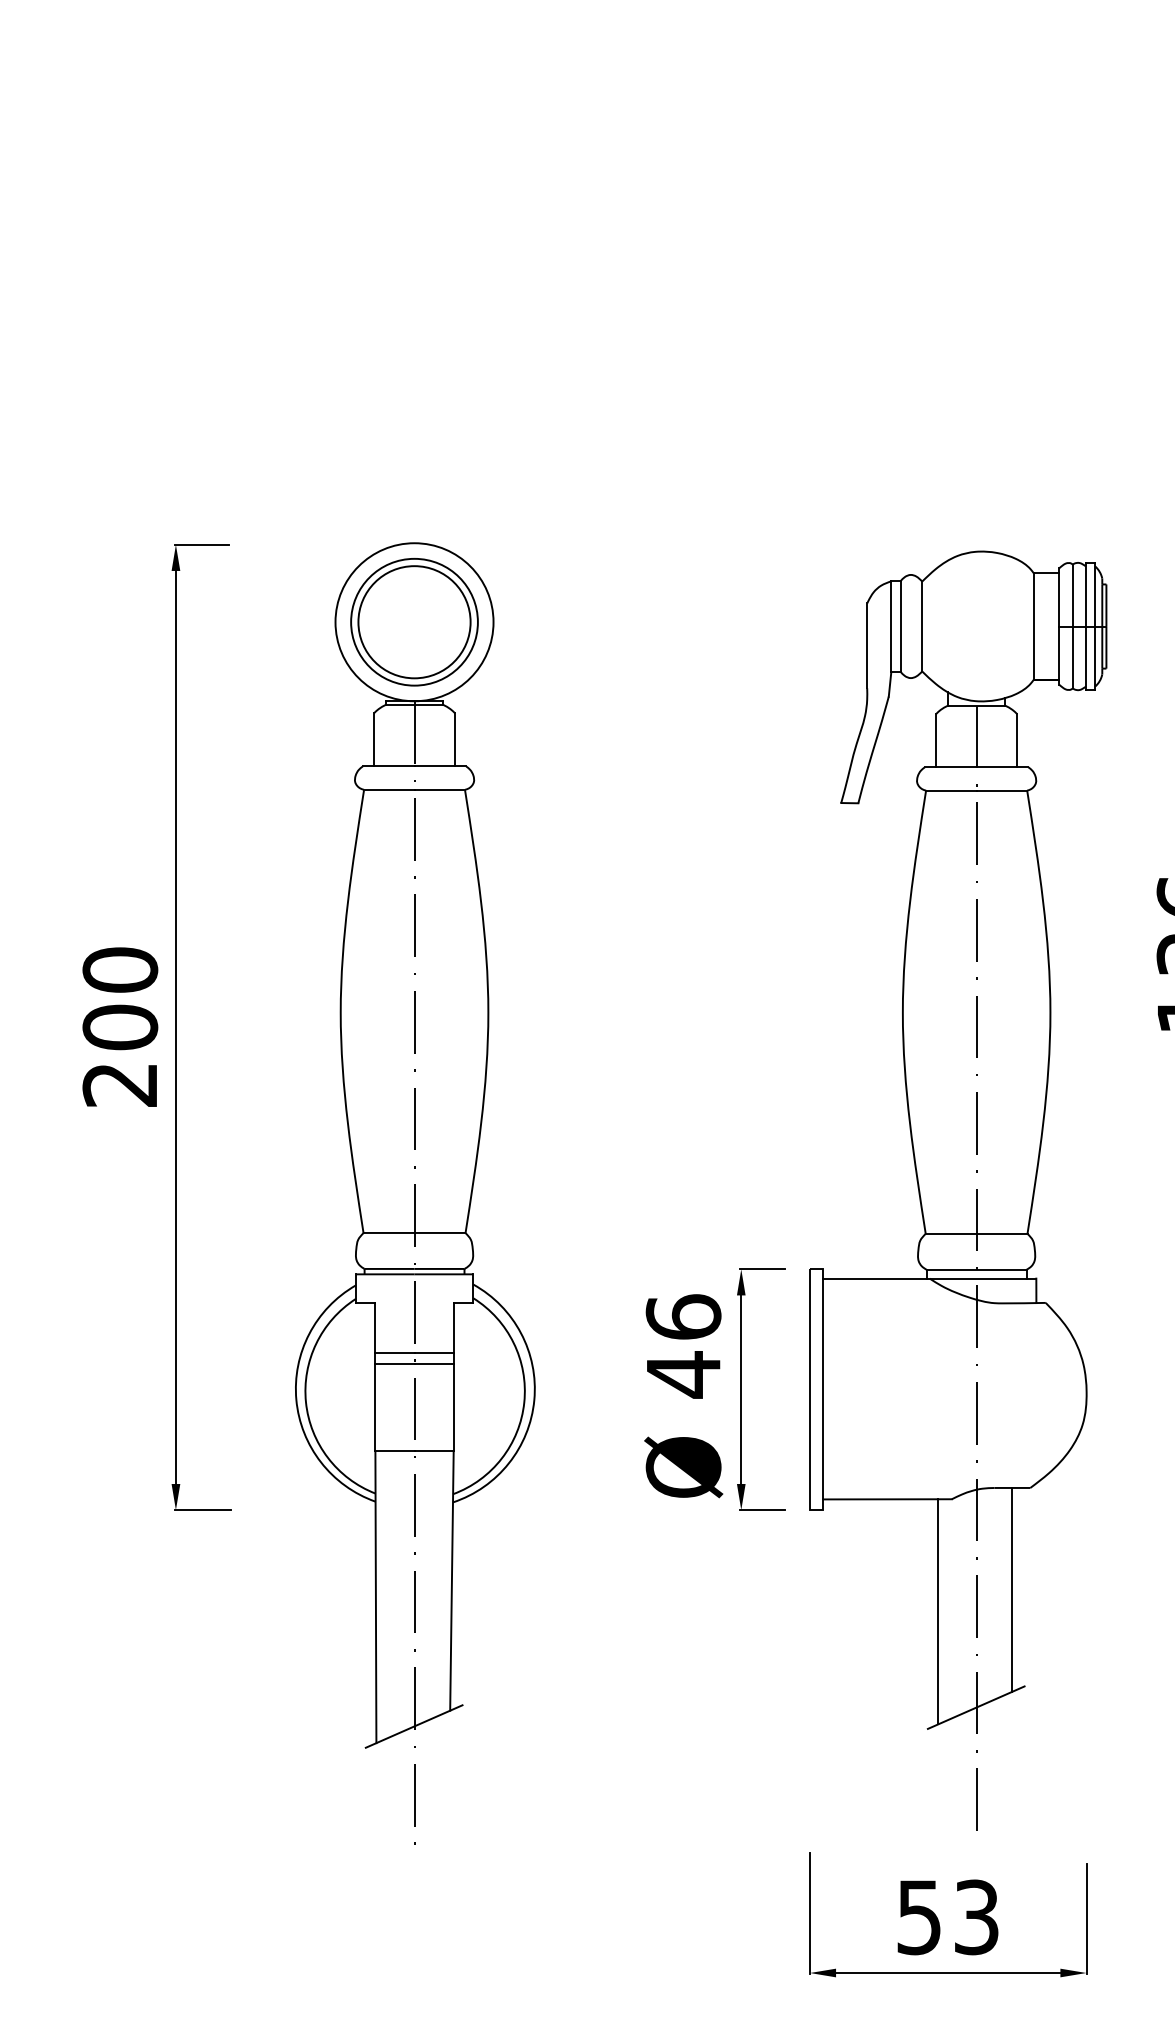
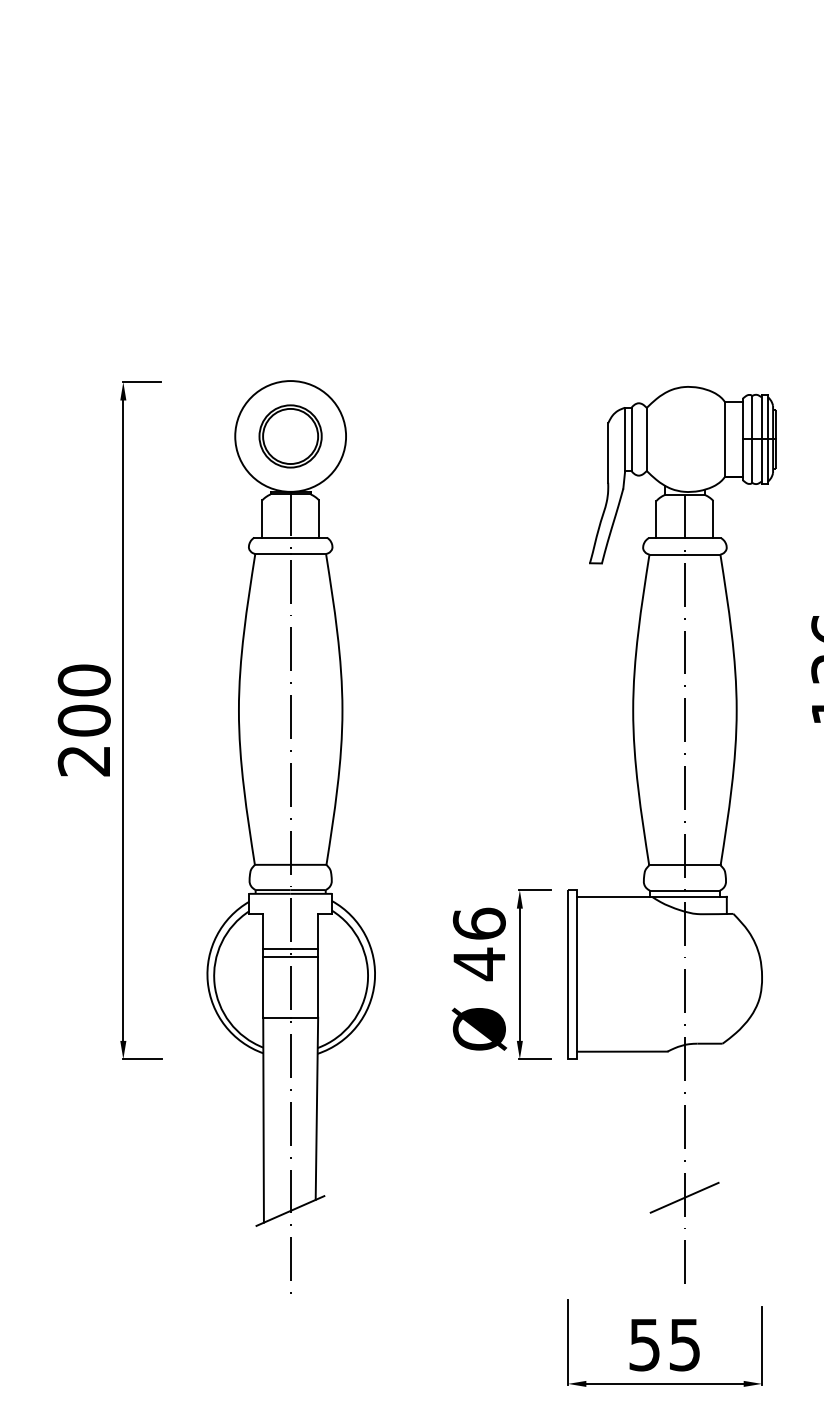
part: (414, 622) -> (290, 436), size x0.7
line: (1011, 1588) -> (709, 1114), removed
line: (938, 1611) -> (658, 1130), removed
text: (977, 1916) -> (685, 1344), 53 -> 55

